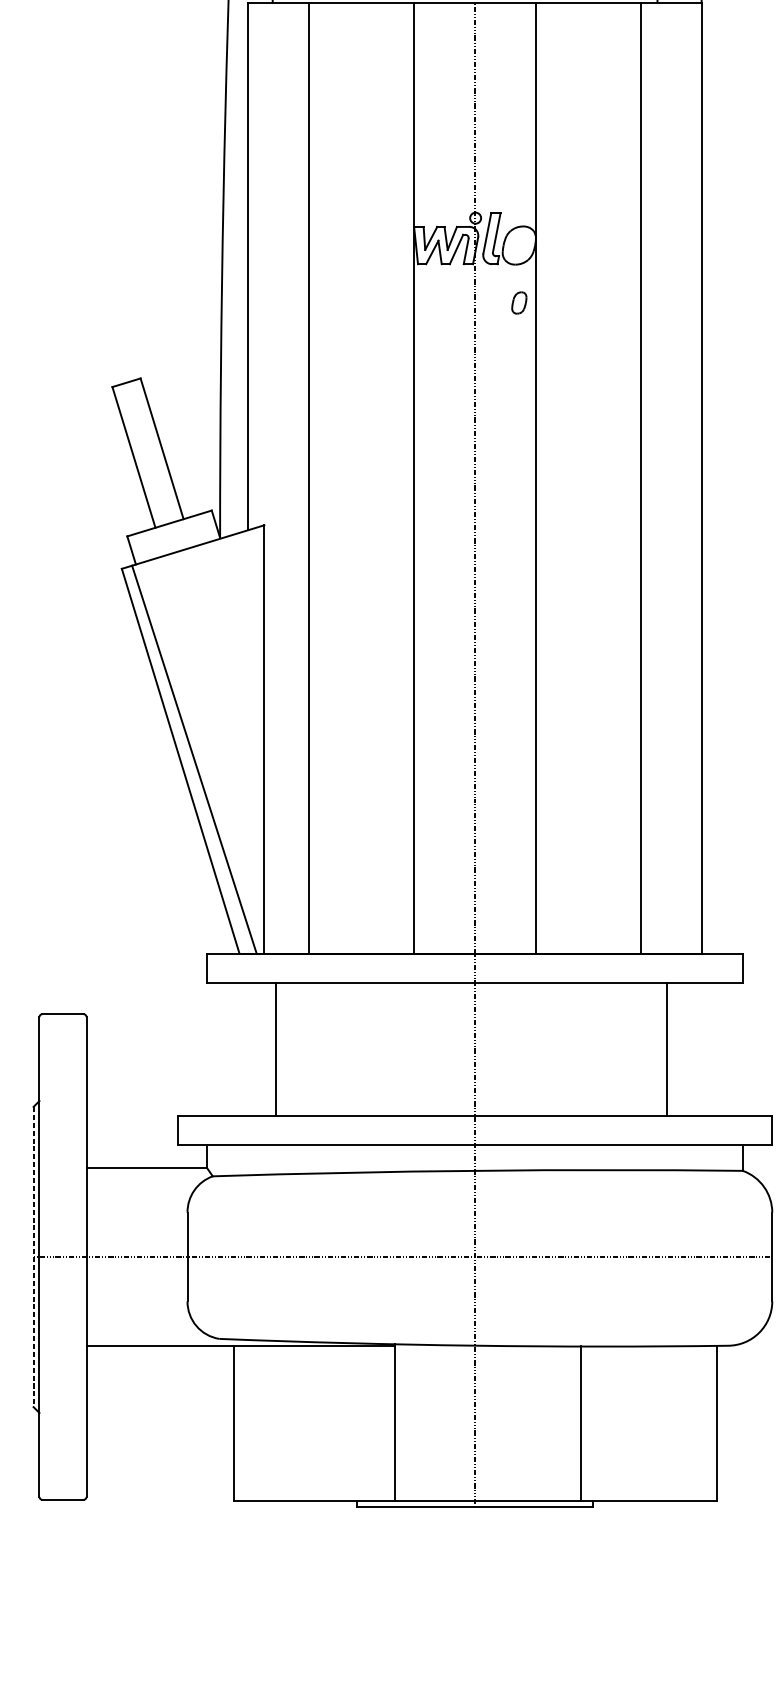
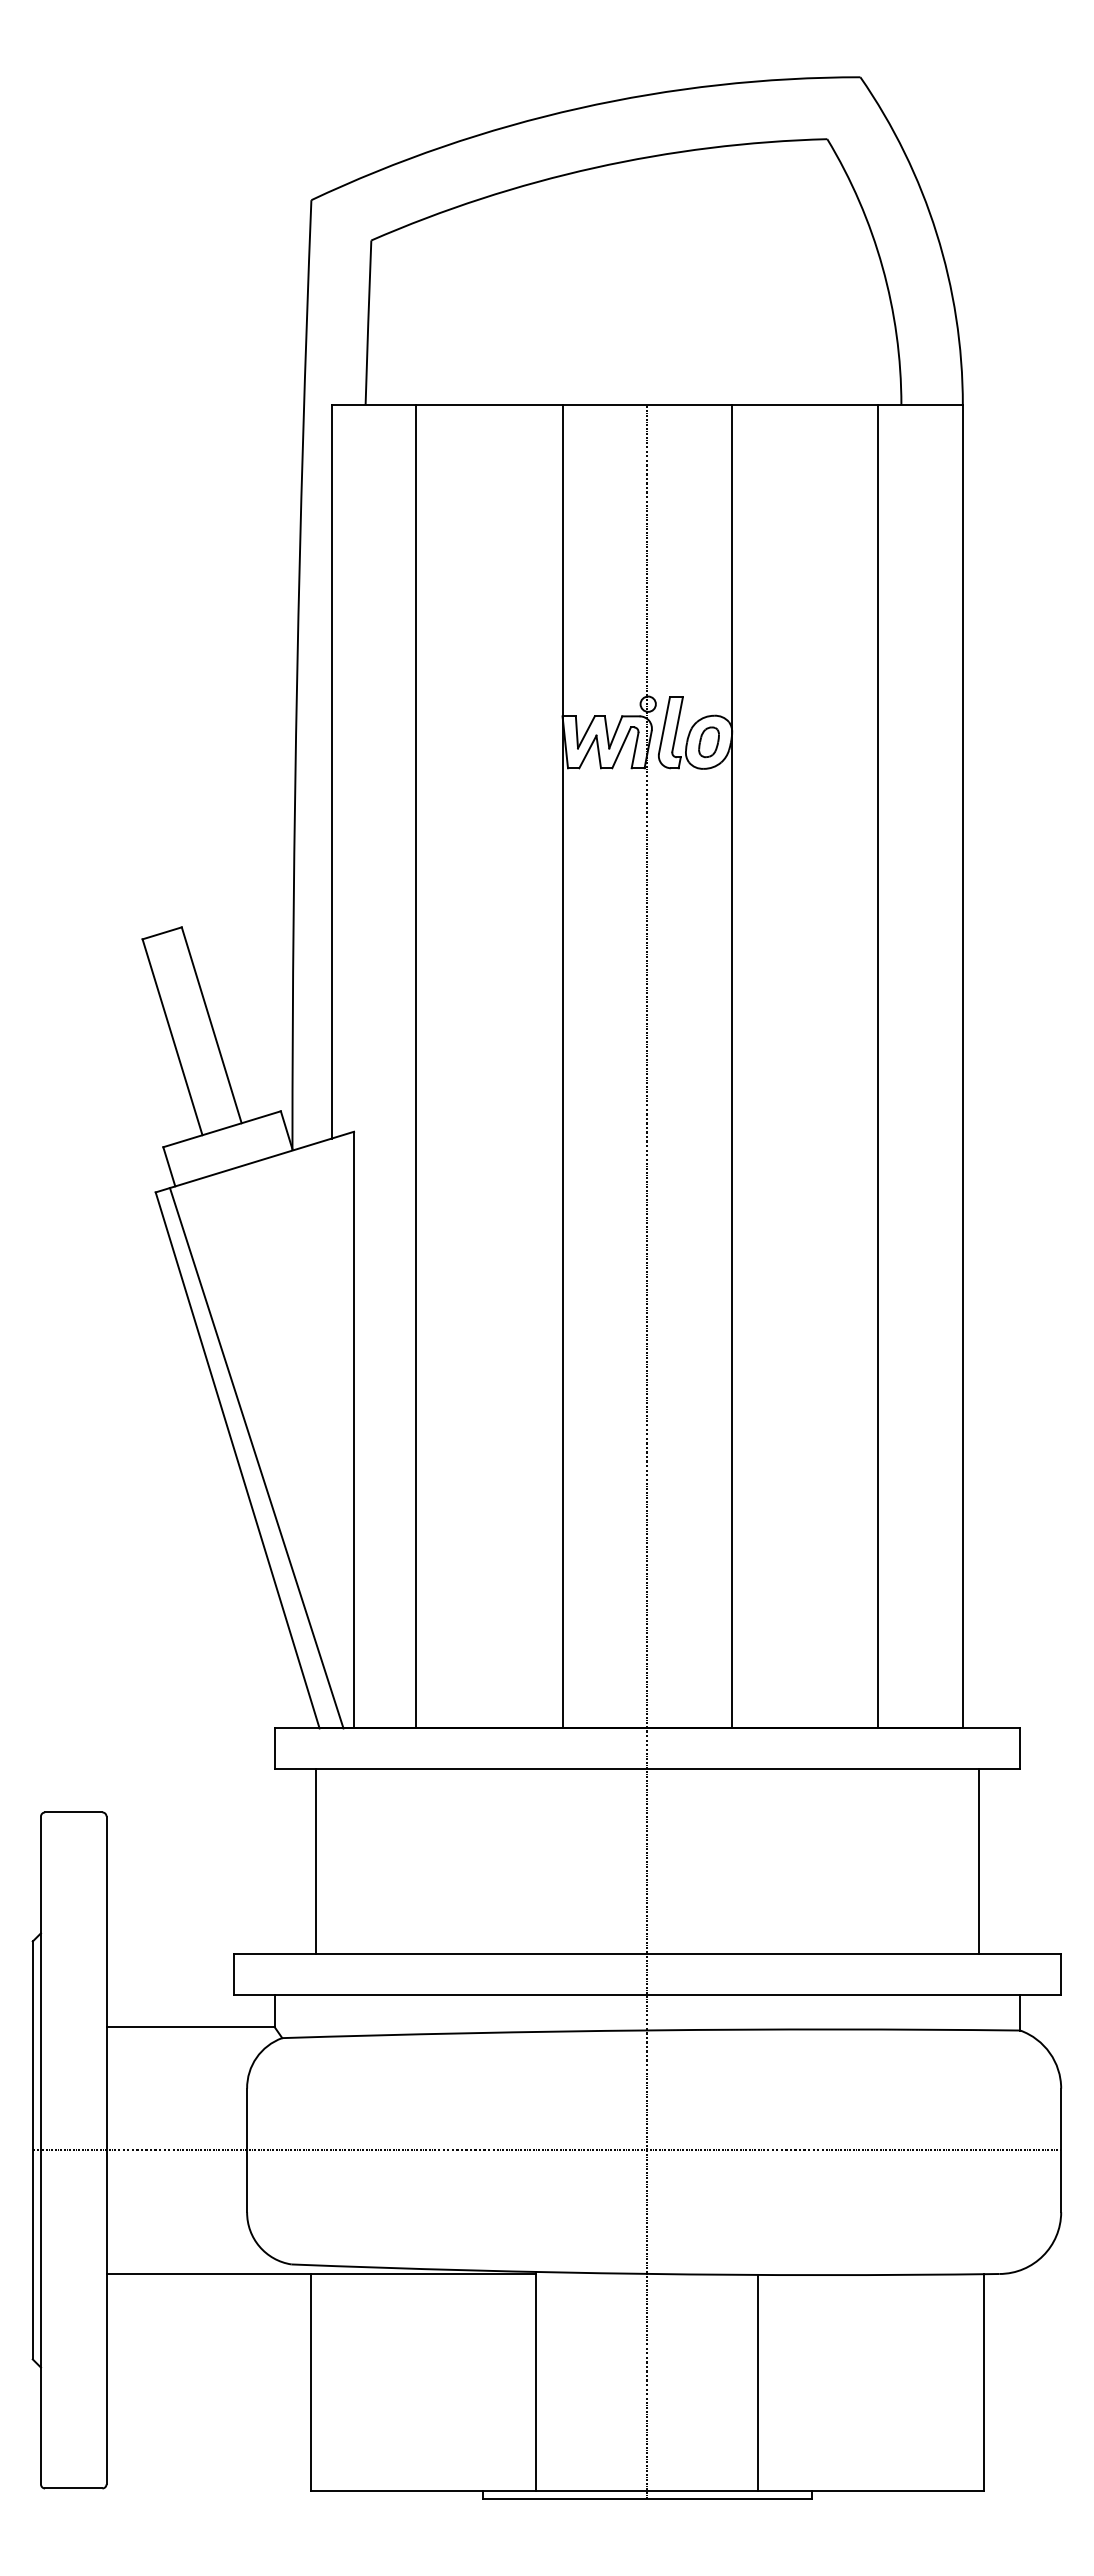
part: (518, 303) -> (708, 742), moved
line: (276, 1049) -> (315, 1861), moved
line: (666, 1049) -> (979, 1861), moved
line: (33, 1257) -> (32, 2150), dashed -> solid
line: (580, 1423) -> (758, 2382), moved

